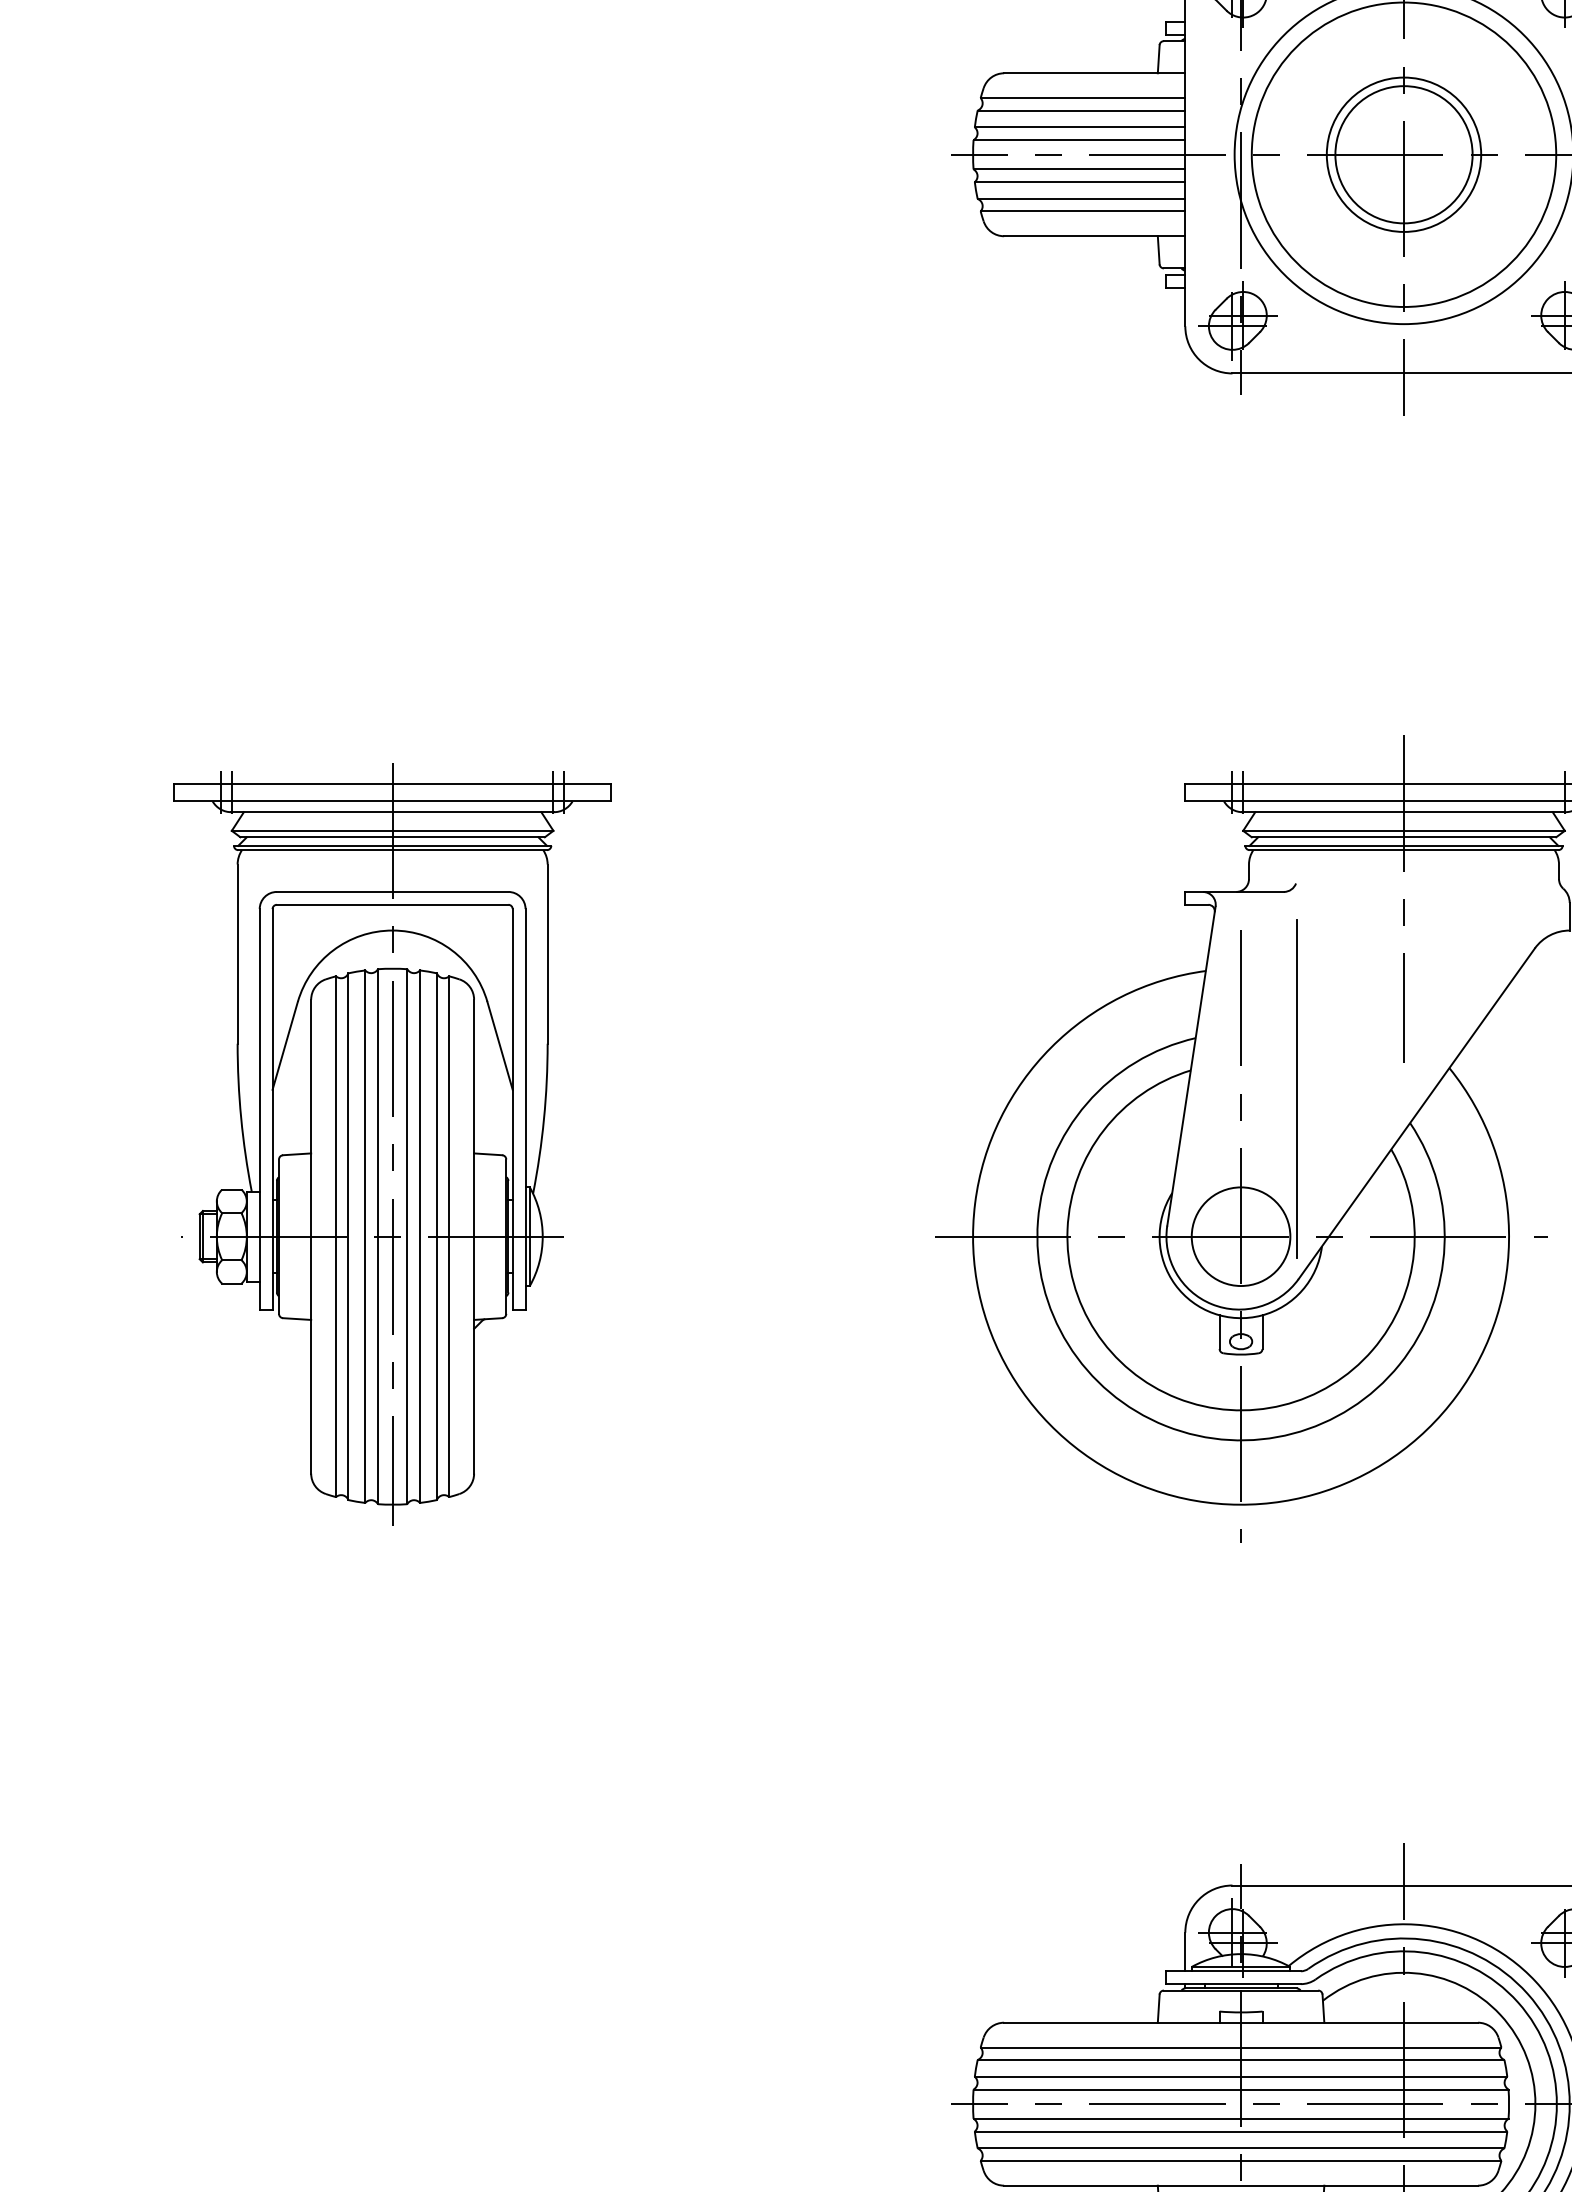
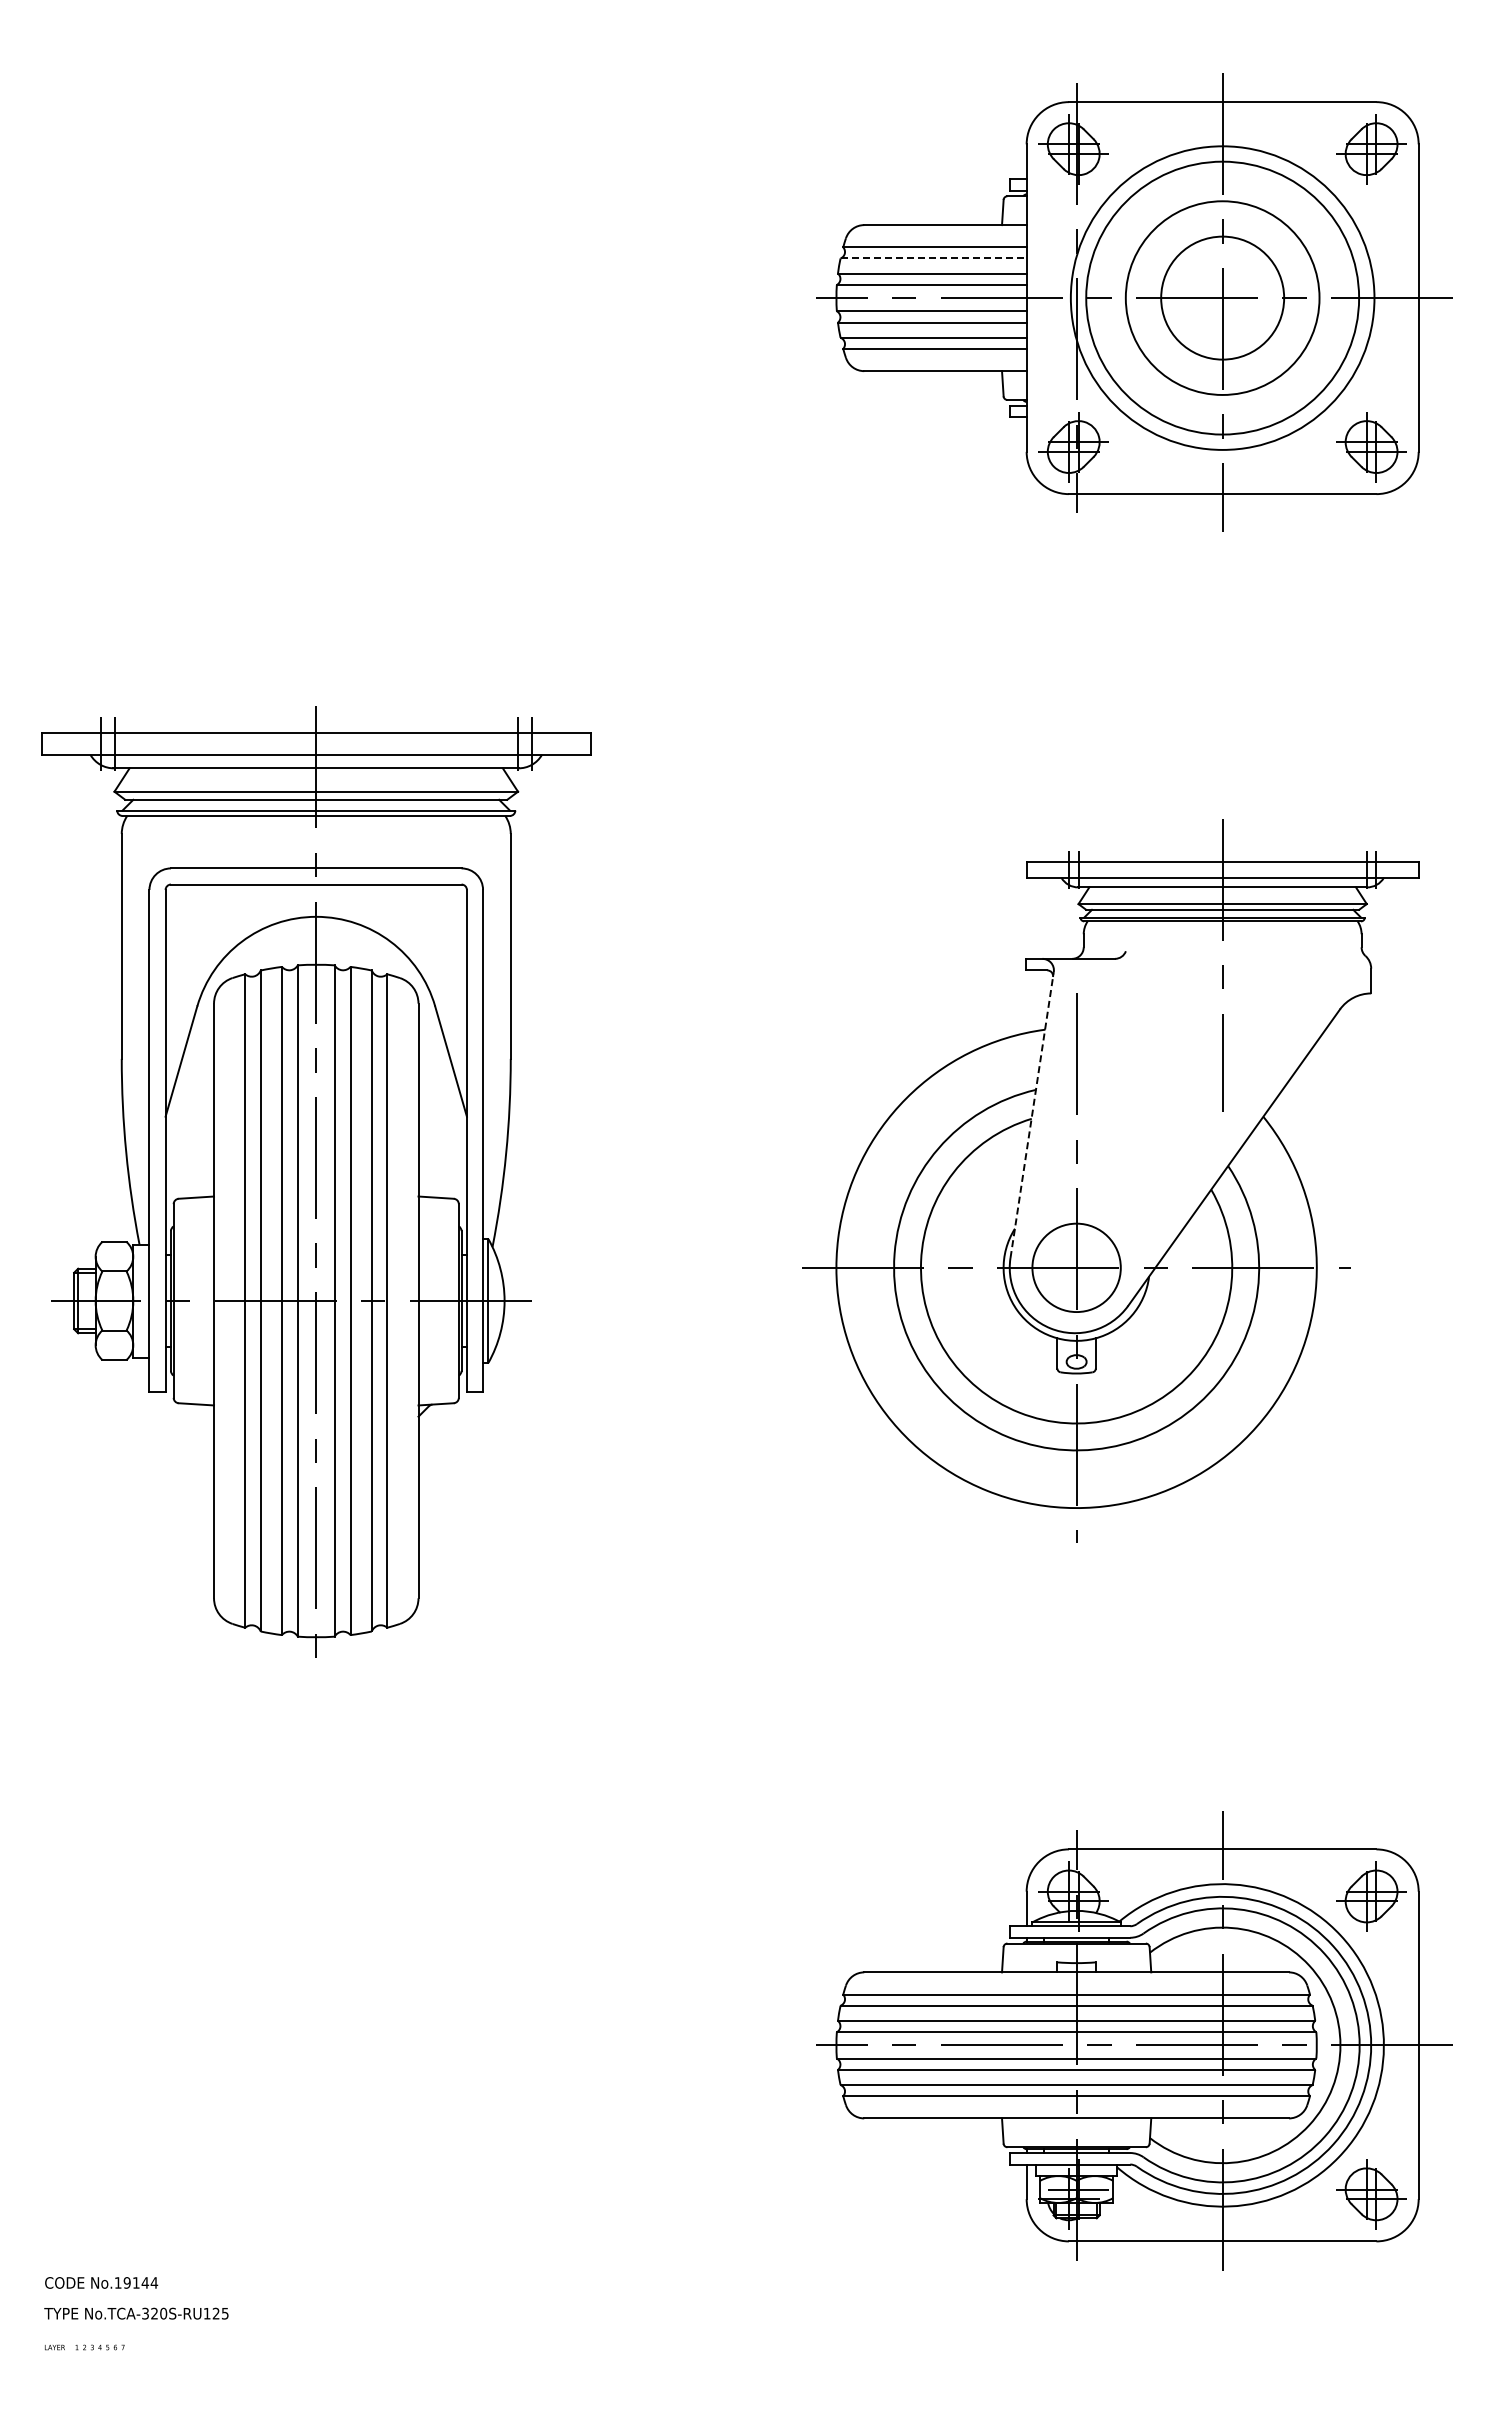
line: (1082, 110) -> (934, 258), solid -> dashed
circle: (1403, 154) -> (1222, 297), size x1.4
line: (1191, 1066) -> (1032, 1115), solid -> dashed
line: (1296, 1089) -> (1126, 1135), removed
part: (391, 1143) -> (315, 1184), size x1.4

